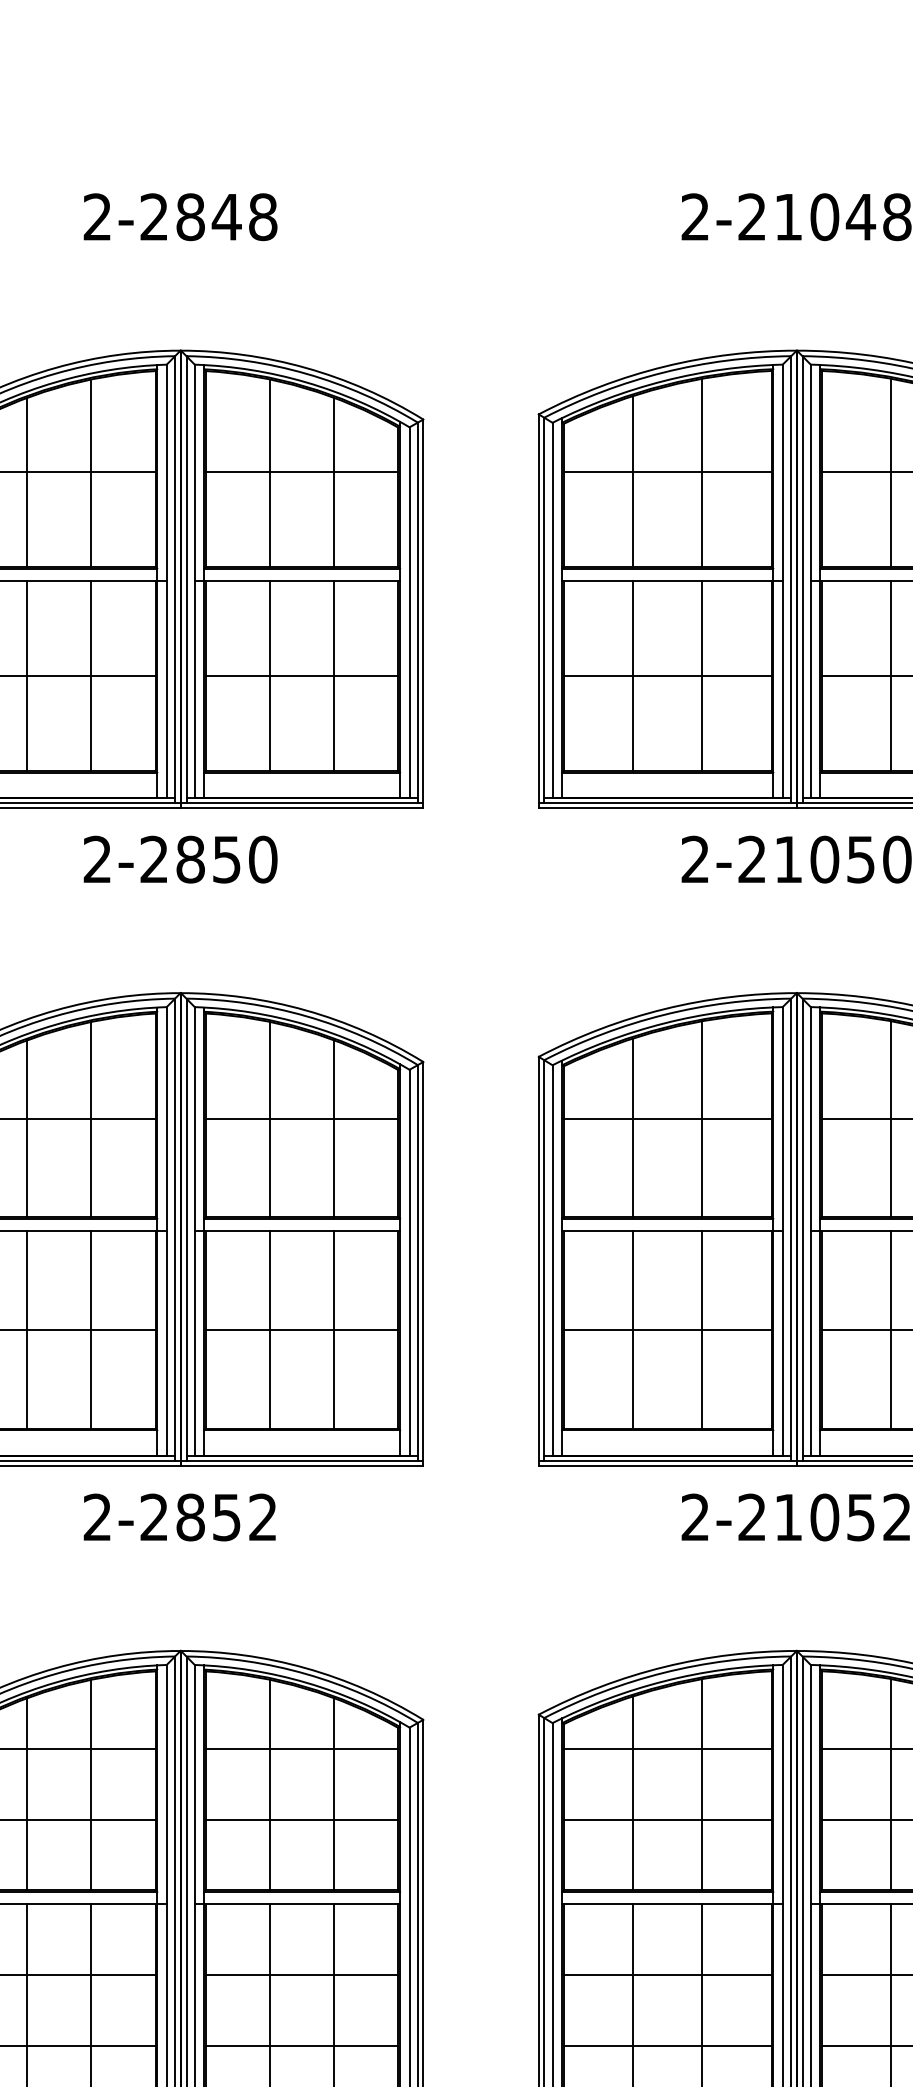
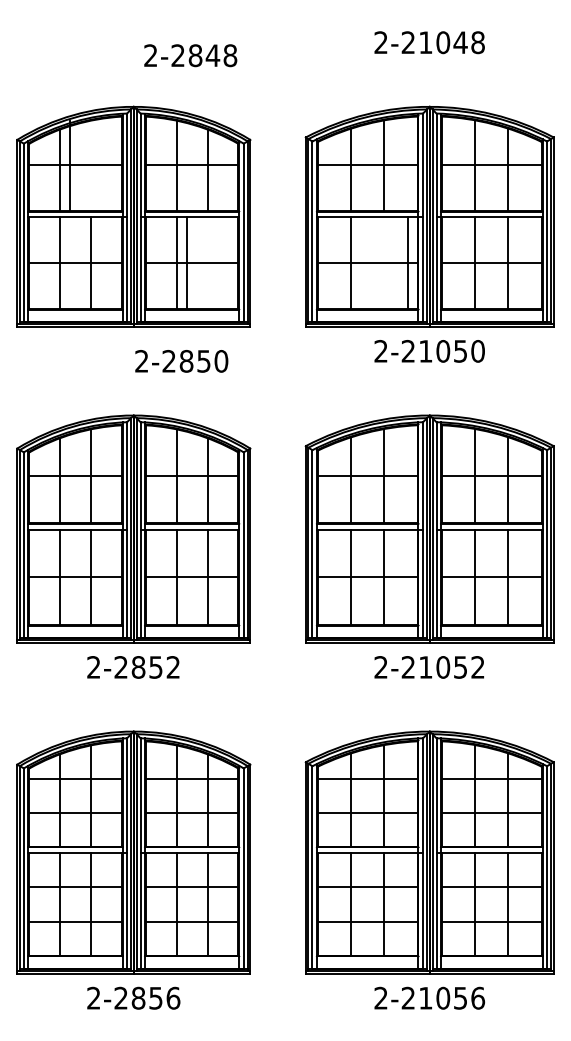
text: (180, 216) -> (190, 55), moved
line: (90, 472) -> (69, 165), moved
line: (334, 674) -> (186, 262), moved
line: (702, 674) -> (408, 262), moved
text: (180, 859) -> (181, 361), moved

